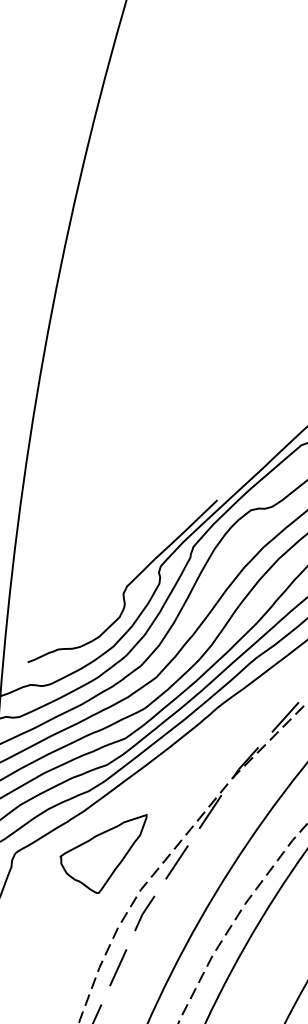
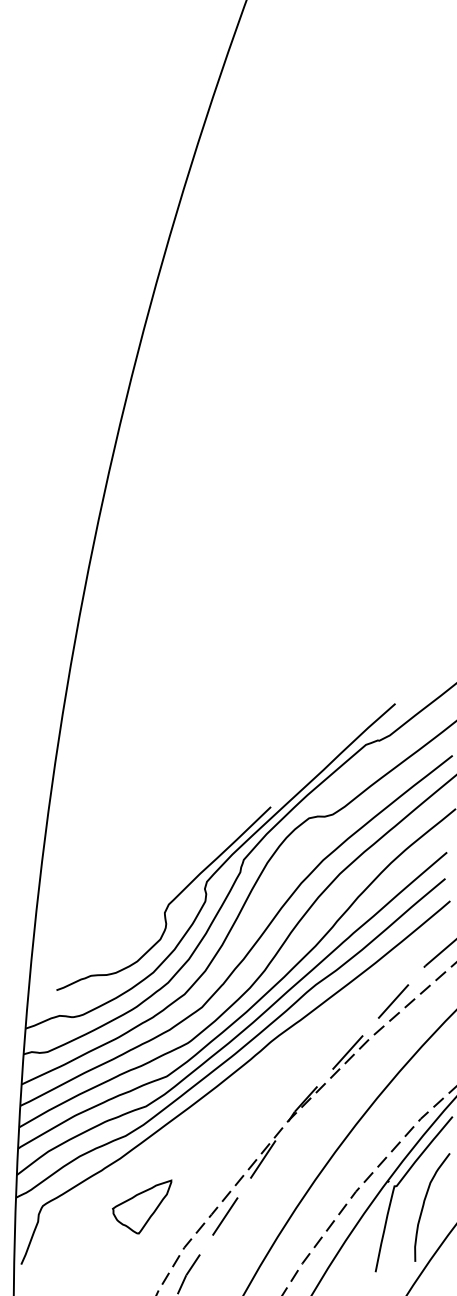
part: (102, 853) -> (141, 1206), size x0.6

